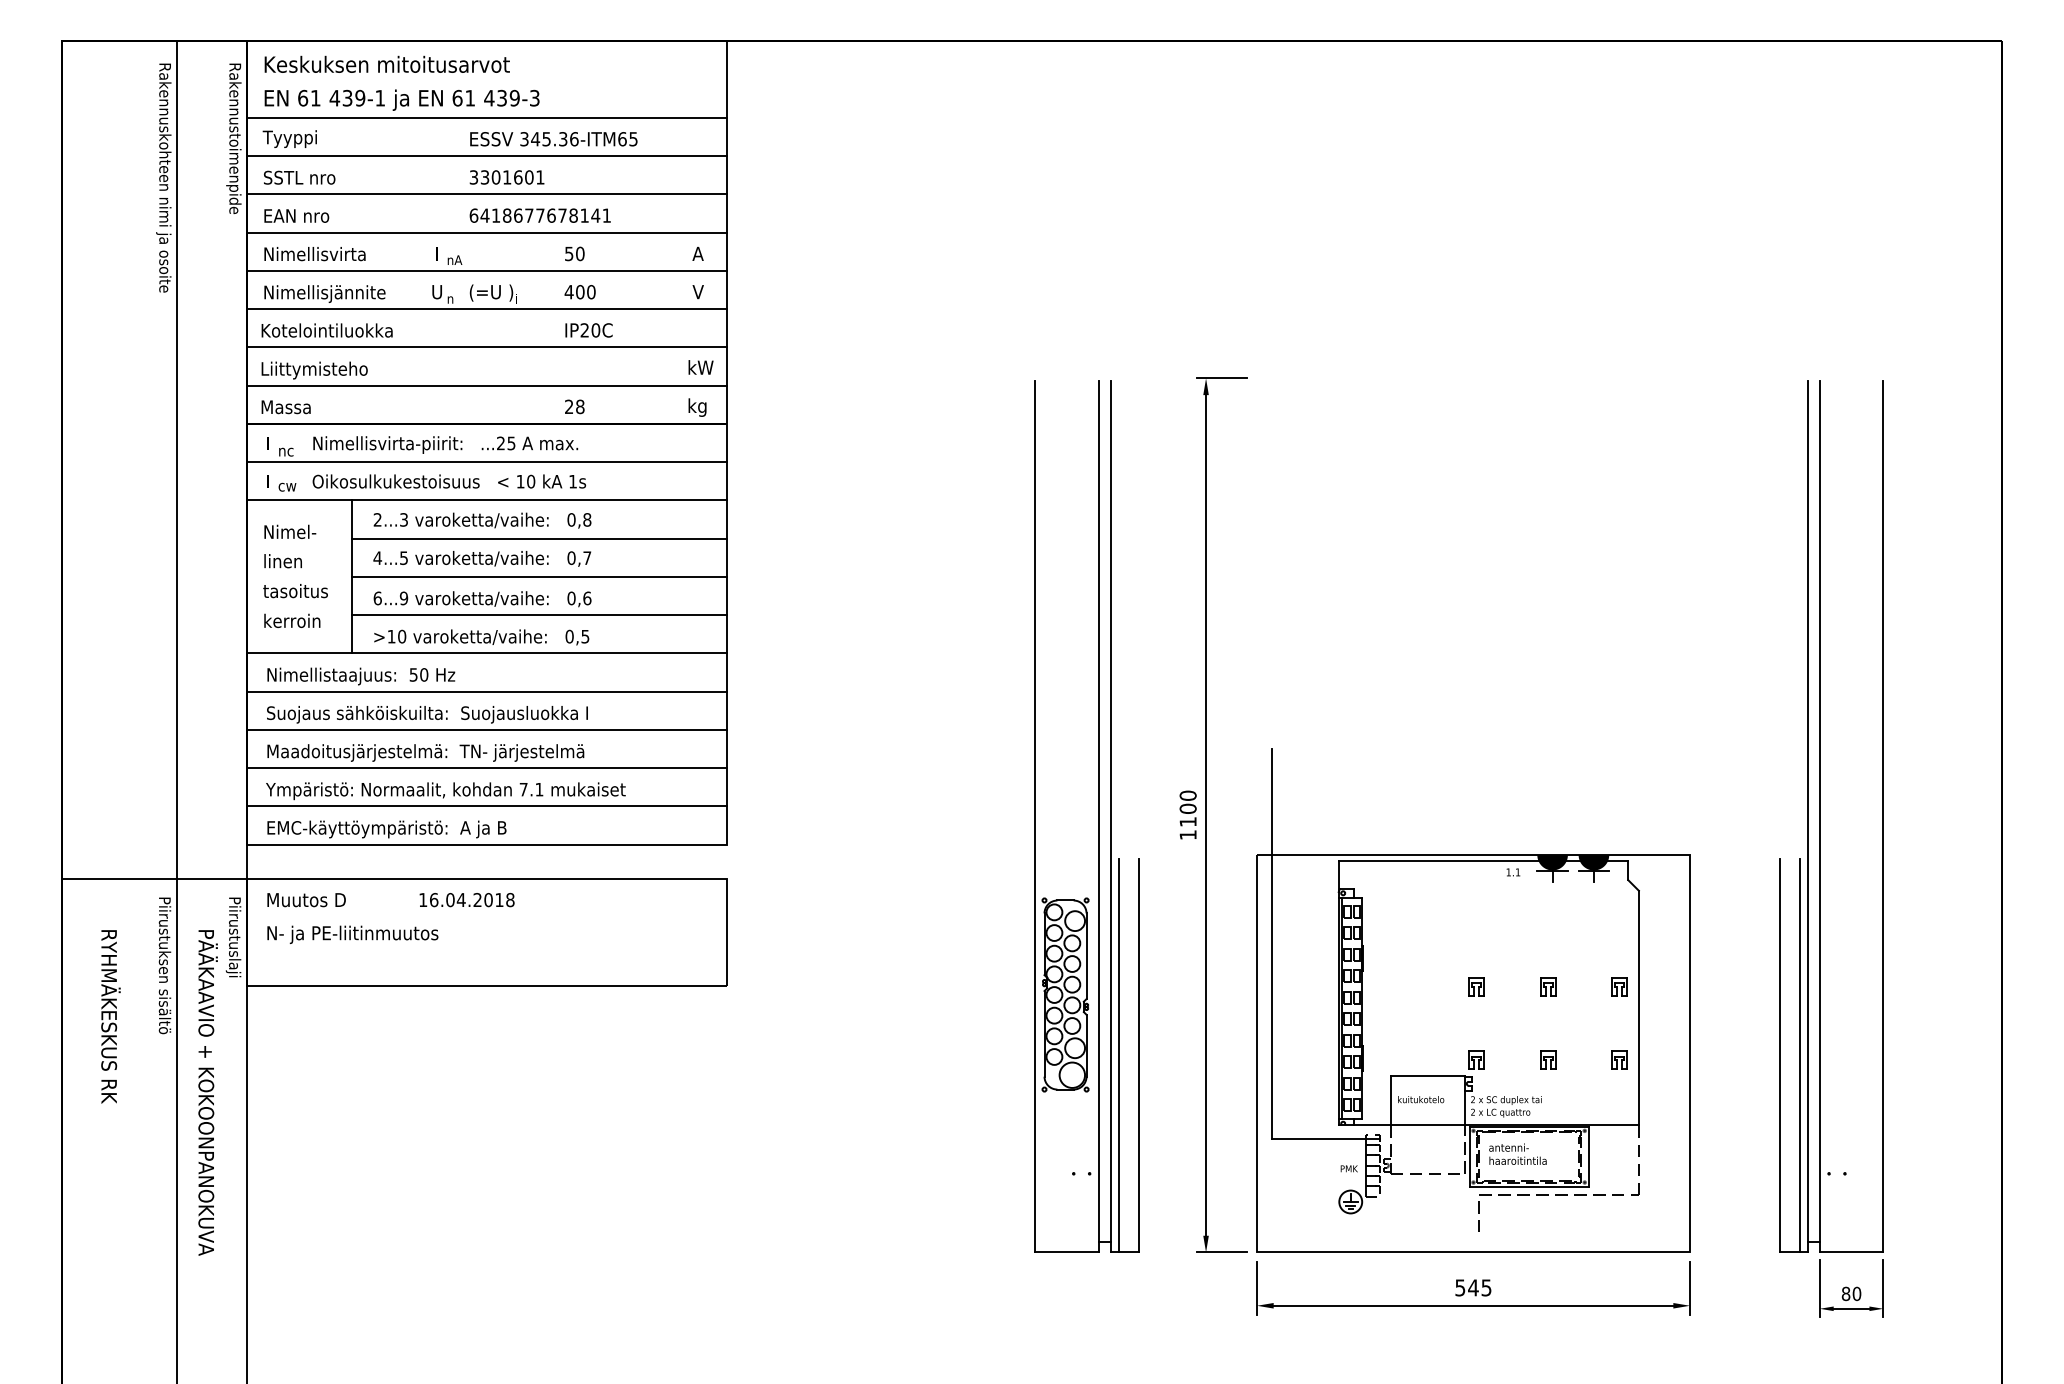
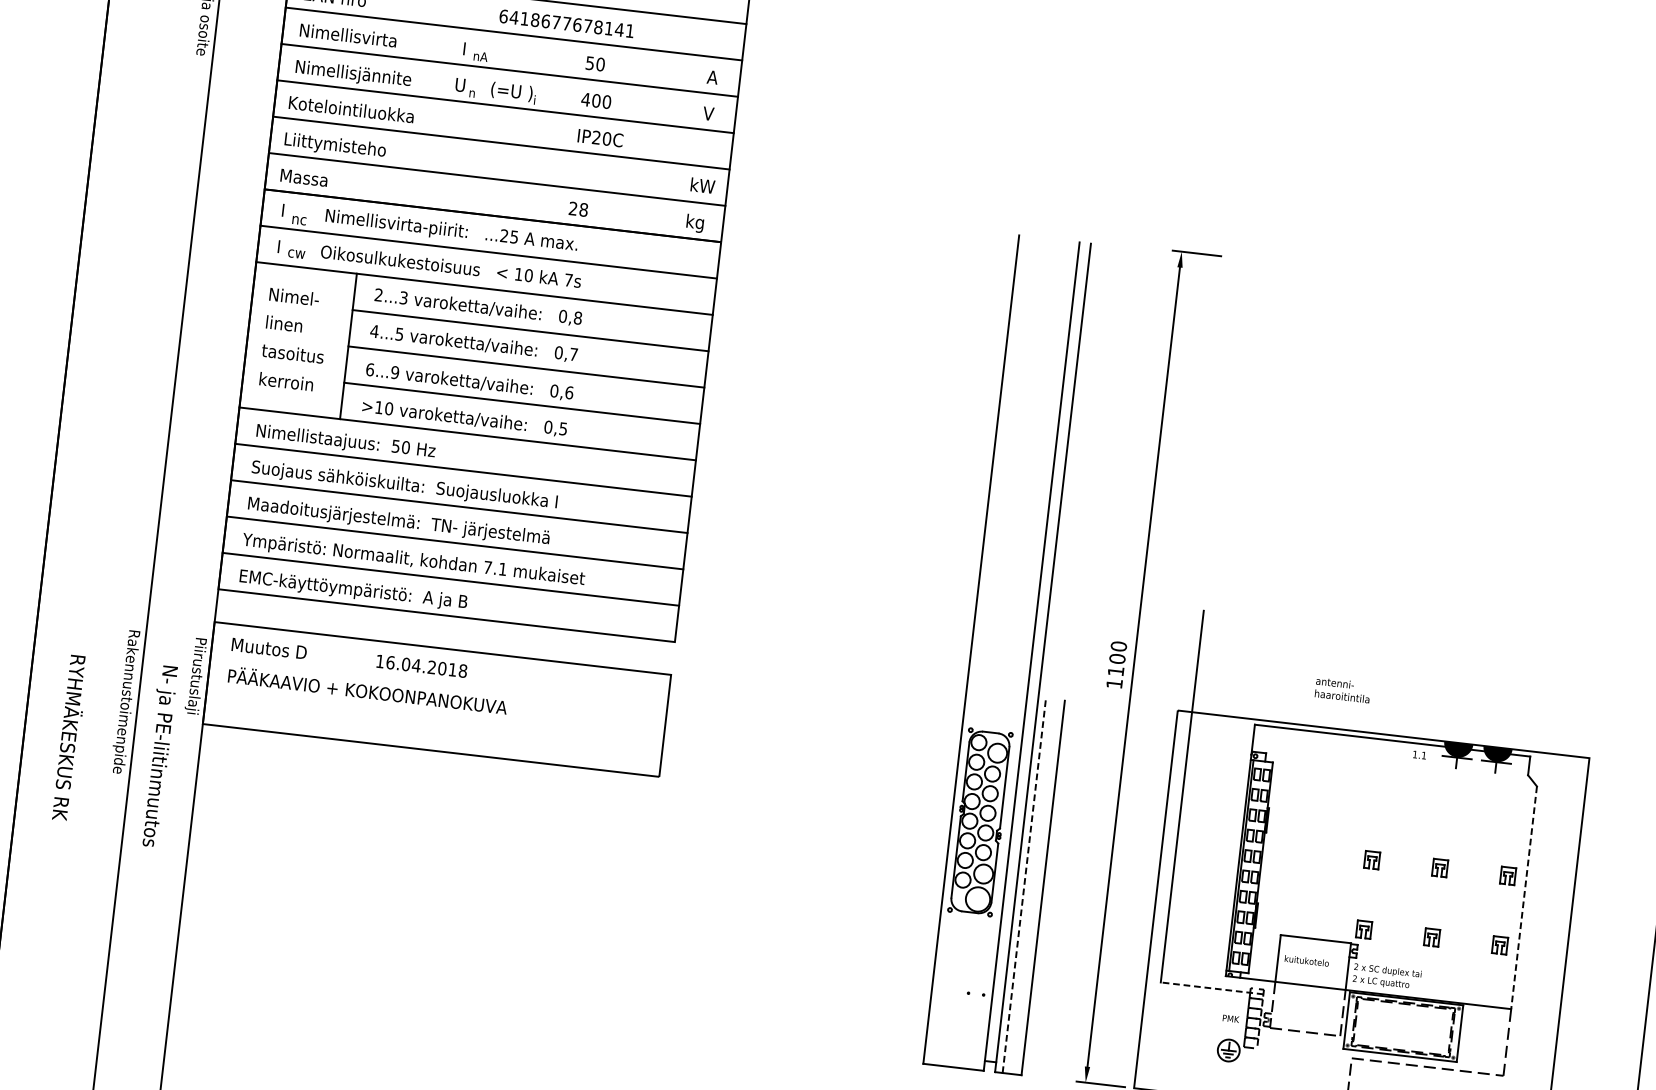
text: (572, 481) -> (568, 280), 1s -> 7s
line: (153, 879) -> (126, 612), removed
text: (414, 933) -> (368, 692), N- ja PE-liitinmuutos -> PÄÄKAAVIO + KOKOONPANOKUVA
text: (163, 973) -> (125, 702), Piirustuksen sisältö^J -> Rakennustoimenpide
line: (1638, 1008) -> (1523, 898), solid -> dashed
line: (1118, 1055) -> (1024, 885), solid -> dashed
text: (205, 1093) -> (151, 821), PÄÄKAAVIO + KOKOONPANOKUVA -> N- ja PE-liitinmuutos
line: (1326, 1139) -> (1212, 988), solid -> dashed
text: (1517, 1153) -> (1342, 689), moved

